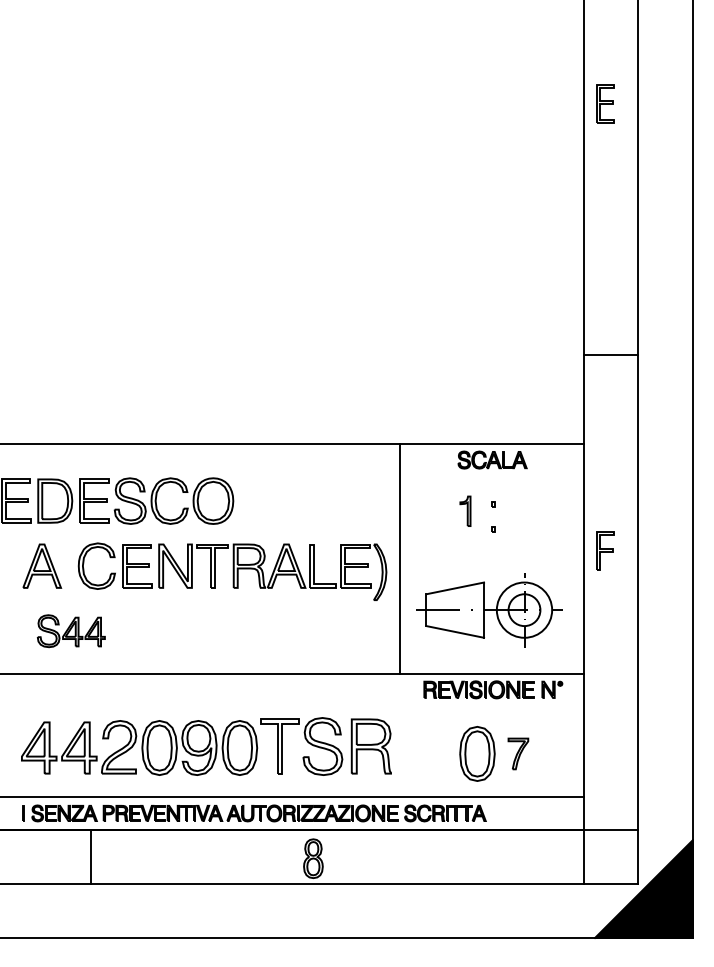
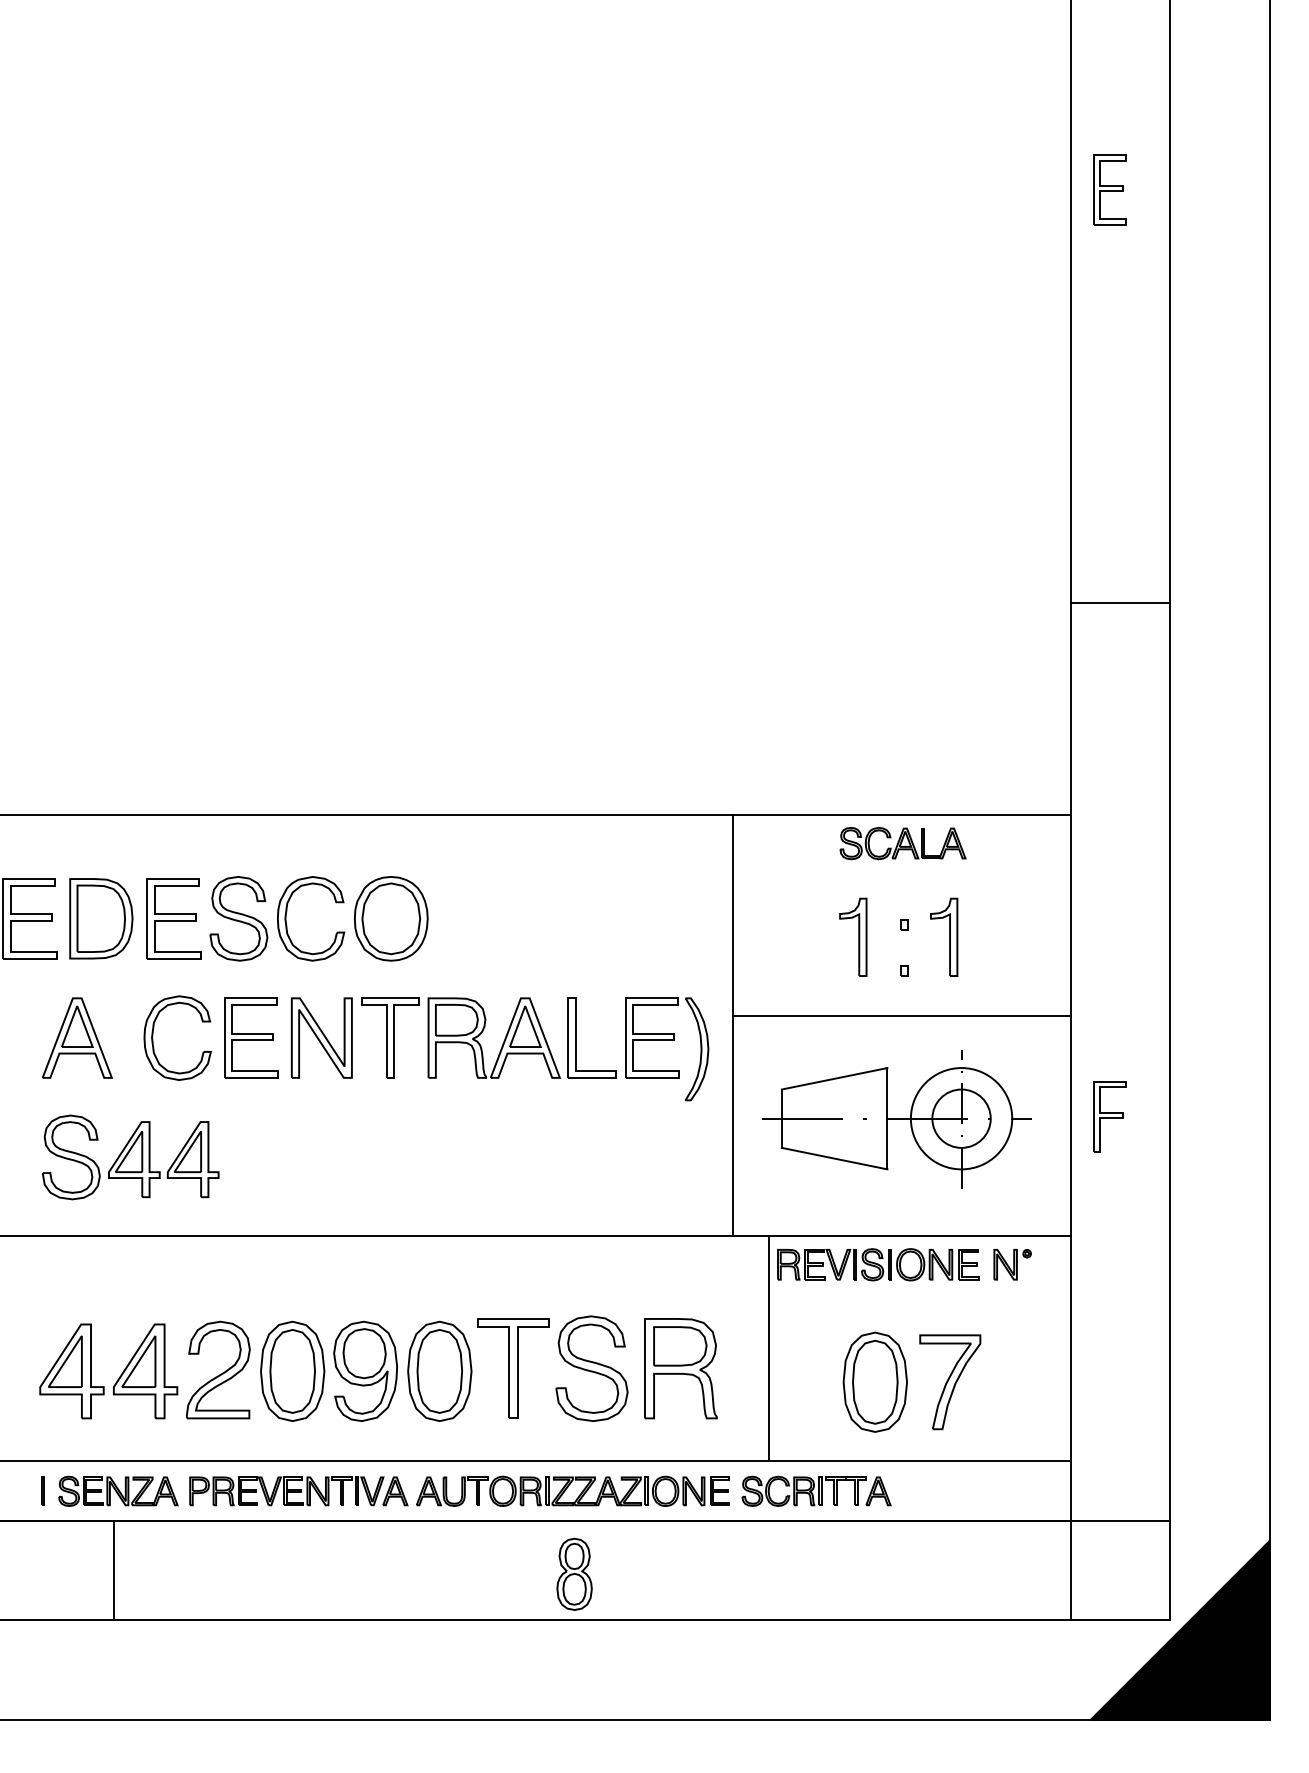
line: (611, 354) -> (1121, 602), moved
part: (465, 511) -> (853, 937), size x1.43
part: (514, 511) -> (943, 937), added
part: (605, 550) -> (1110, 1115), moved
line: (491, 554) -> (901, 1016), added
part: (71, 630) -> (131, 1155), size x1.43
line: (419, 735) -> (769, 1348), added
part: (518, 753) -> (950, 1381), size x1.67
line: (91, 856) -> (114, 1570), moved

